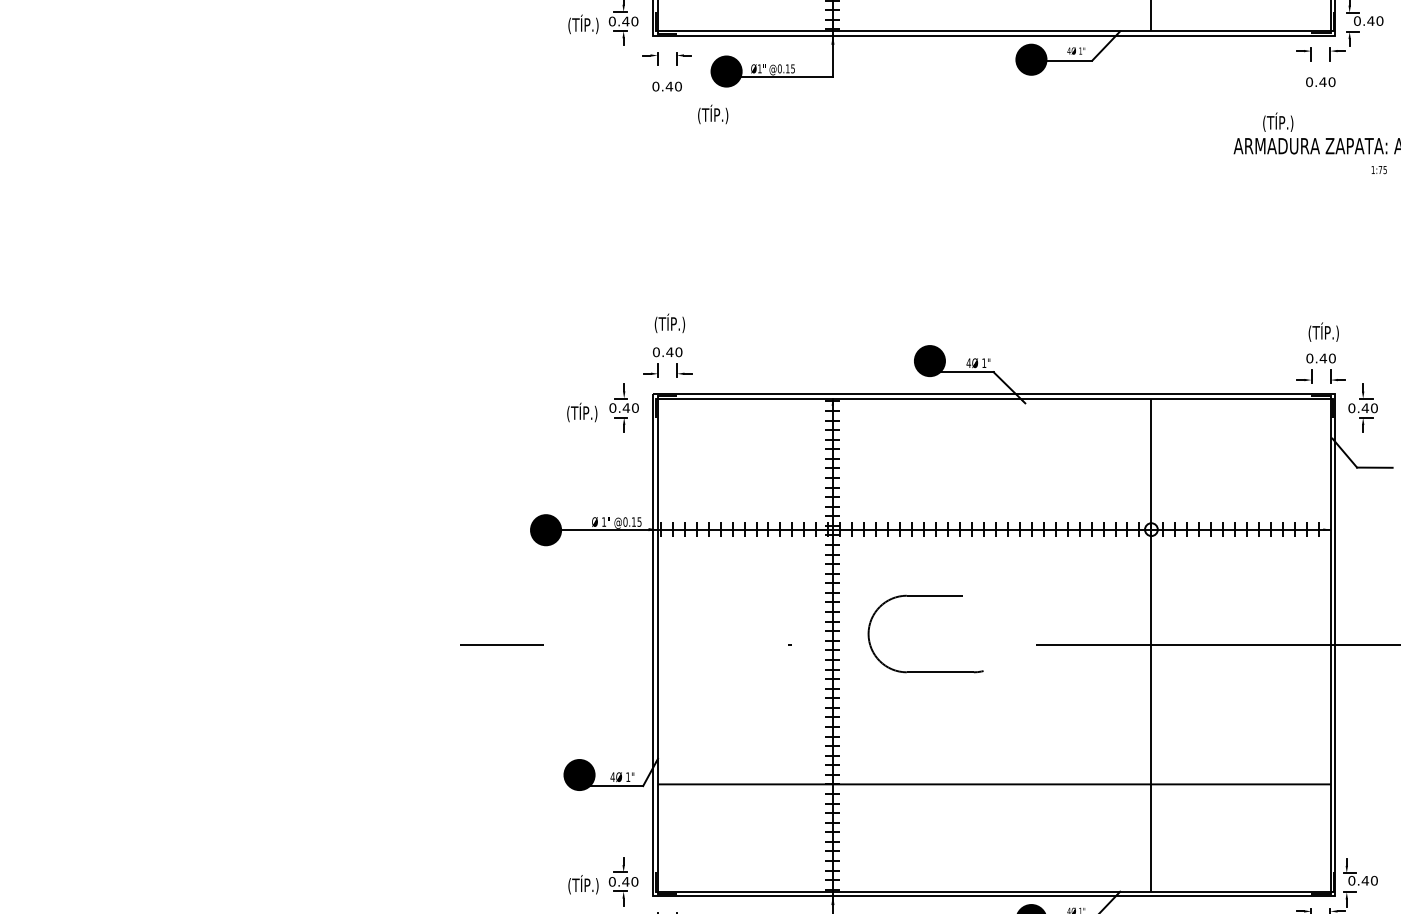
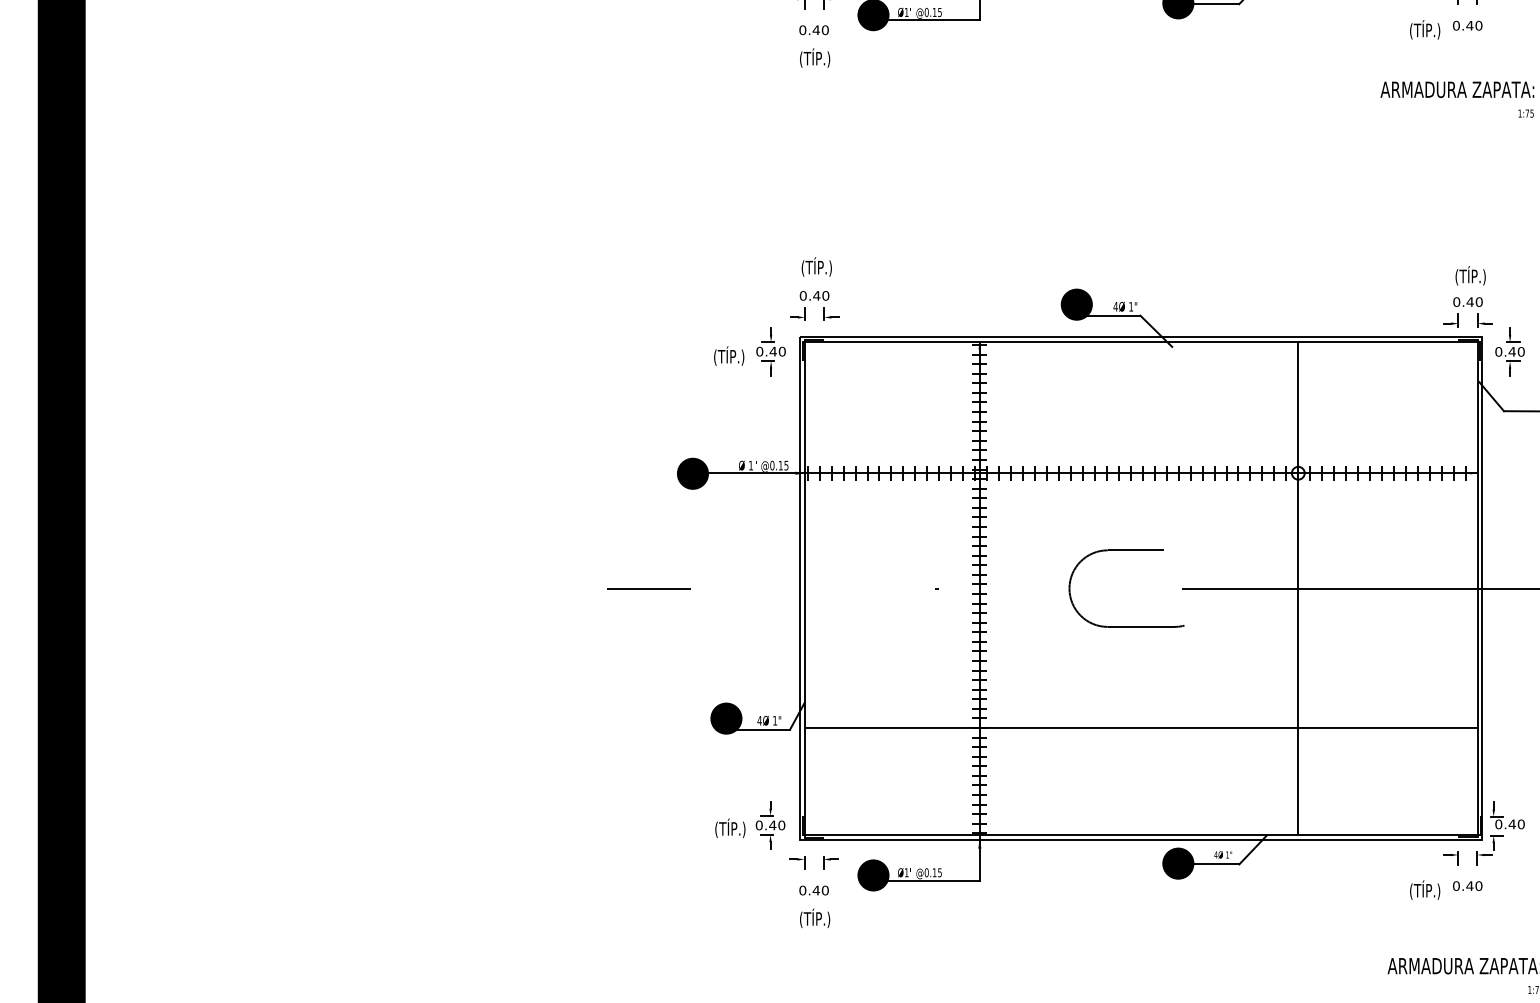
text: (713, 113) -> (815, 57), moved
text: (1278, 121) -> (1425, 29), moved
part: (925, 595) -> (1126, 550), moved

